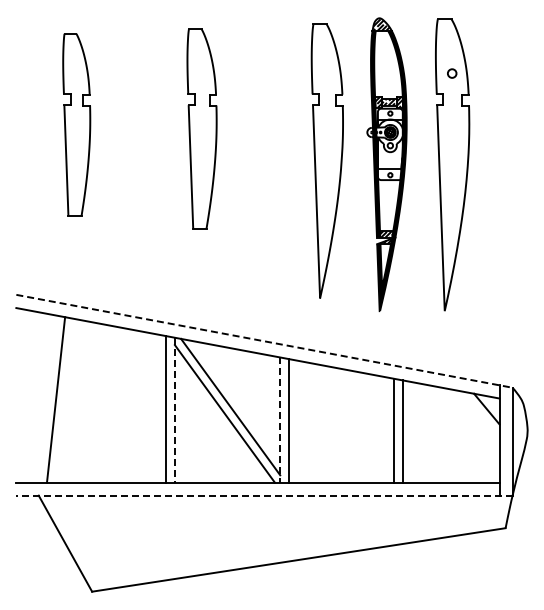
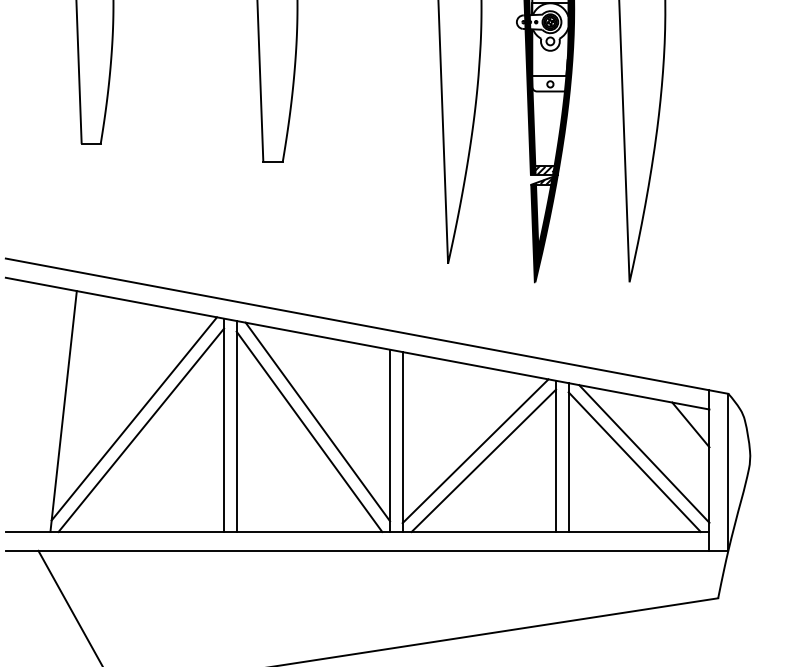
line: (264, 341) -> (367, 326), dashed -> solid
line: (104, 404) -> (134, 418), added
line: (174, 410) -> (236, 426), dashed -> solid
line: (109, 412) -> (141, 429), added
line: (280, 420) -> (390, 441), dashed -> solid
line: (338, 426) -> (474, 450), added
line: (454, 428) -> (643, 453), added
line: (344, 433) -> (483, 460), added
line: (447, 434) -> (633, 461), added
line: (263, 495) -> (365, 550), dashed -> solid

